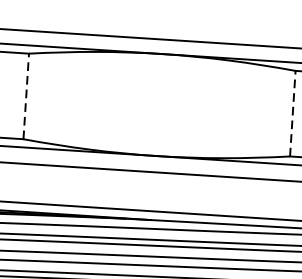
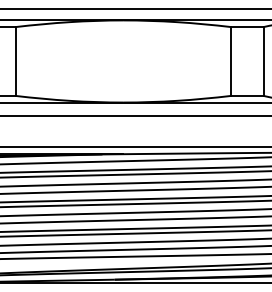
line: (26, 96) -> (16, 61), dashed -> solid
line: (292, 113) -> (230, 61), dashed -> solid

